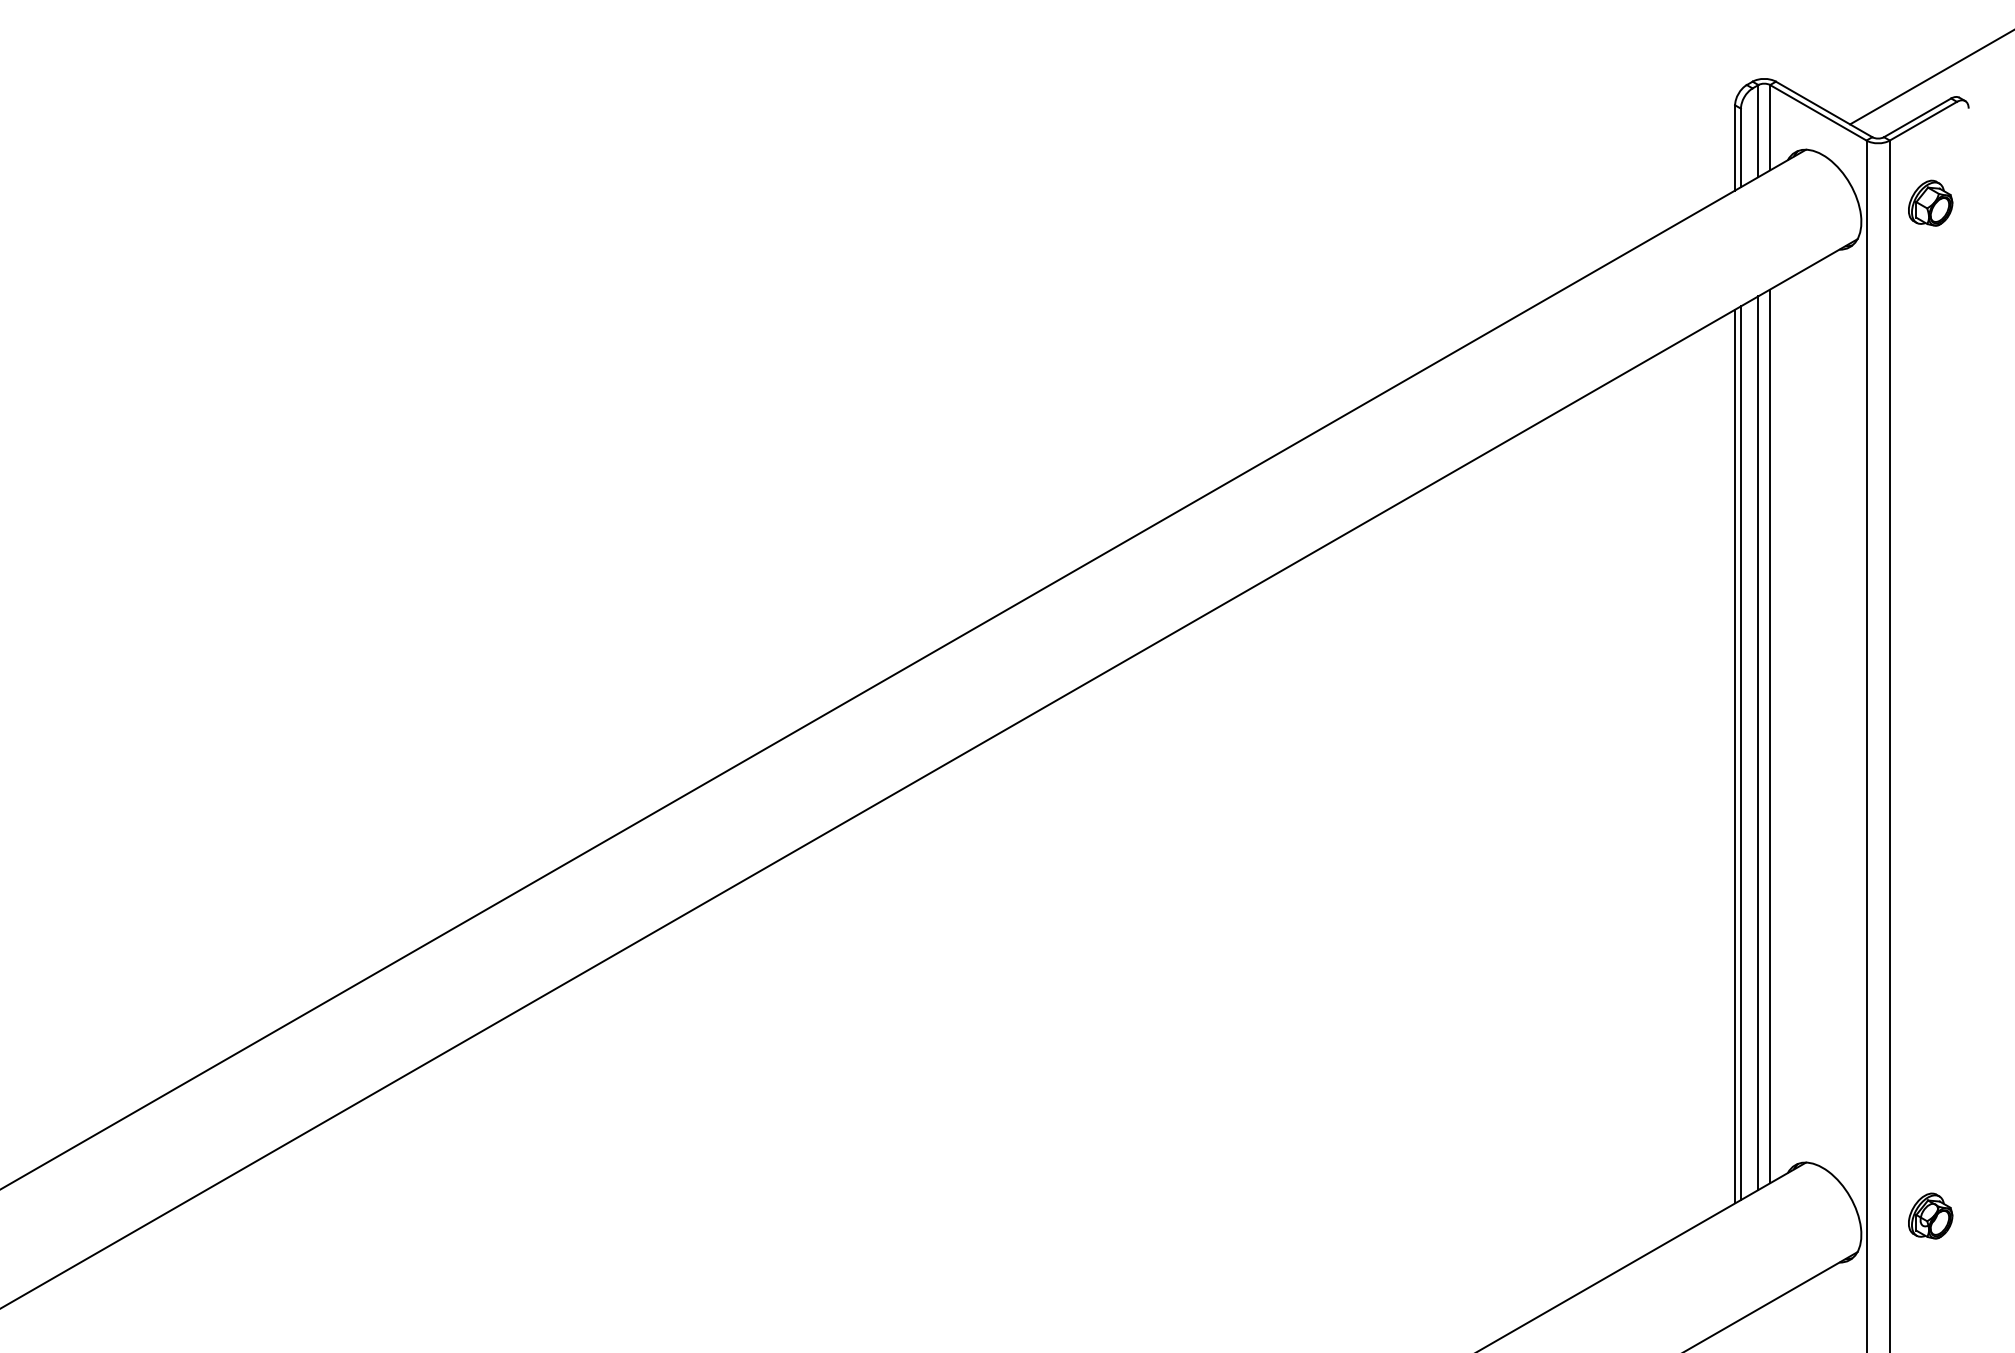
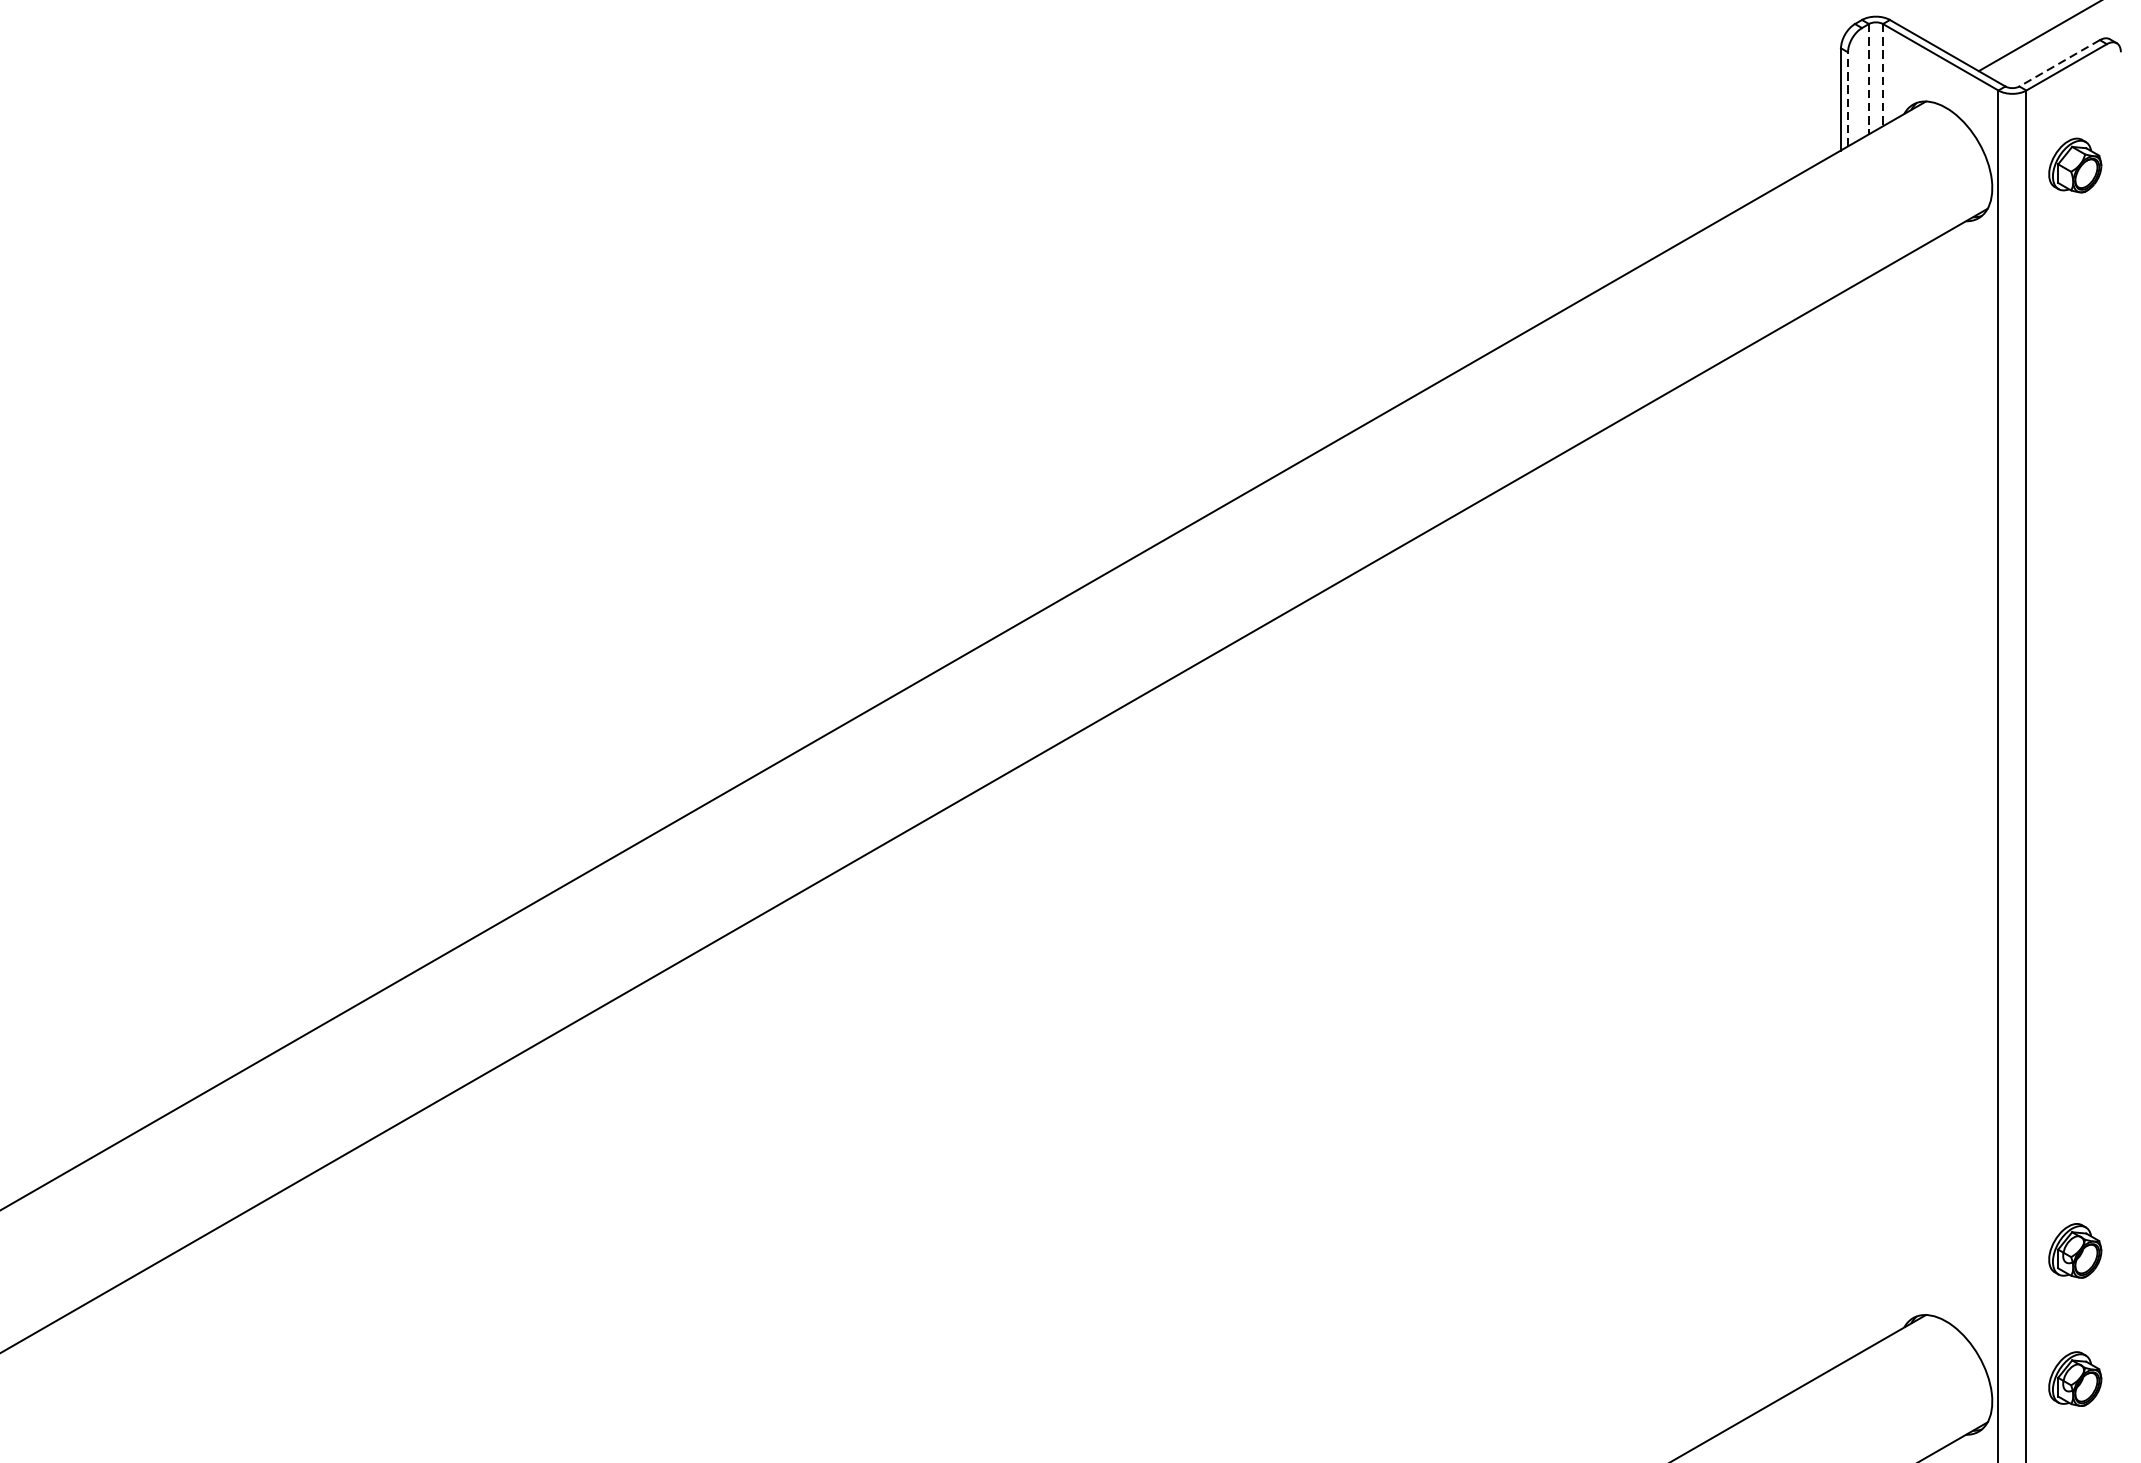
line: (1917, 117) -> (2059, 62), solid -> dashed
line: (1770, 127) -> (1883, 74), solid -> dashed
line: (1758, 131) -> (1869, 79), solid -> dashed
line: (1740, 147) -> (1847, 98), solid -> dashed
line: (1770, 736) -> (1883, 804), removed
line: (1758, 743) -> (1869, 812), removed
line: (1740, 753) -> (1847, 824), removed
line: (1735, 756) -> (1841, 828), removed
part: (1930, 1108) -> (2075, 1250), added

